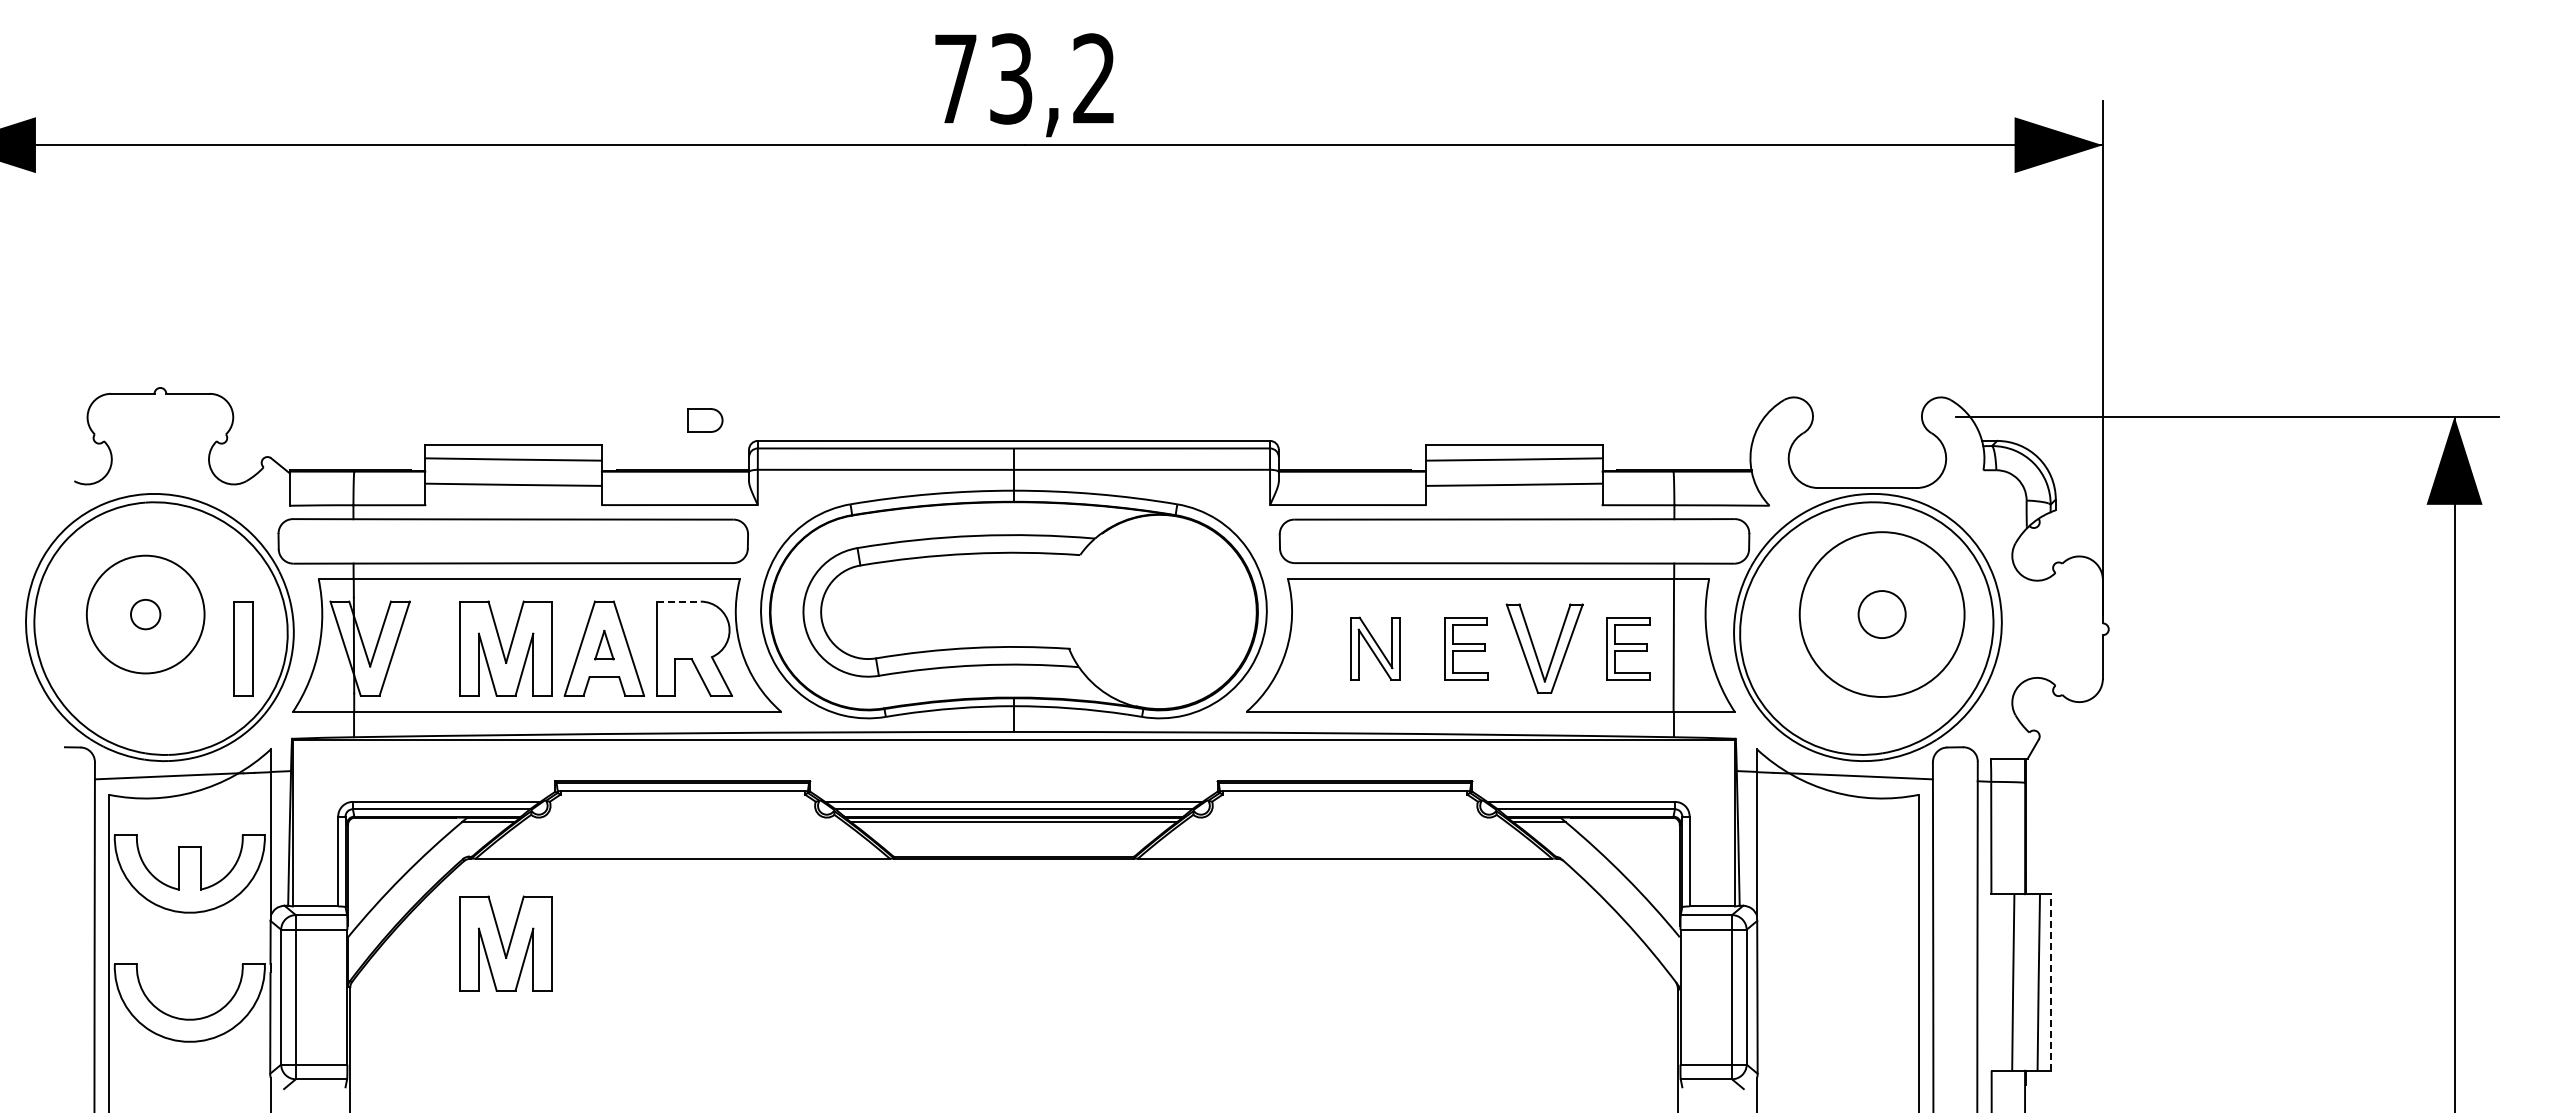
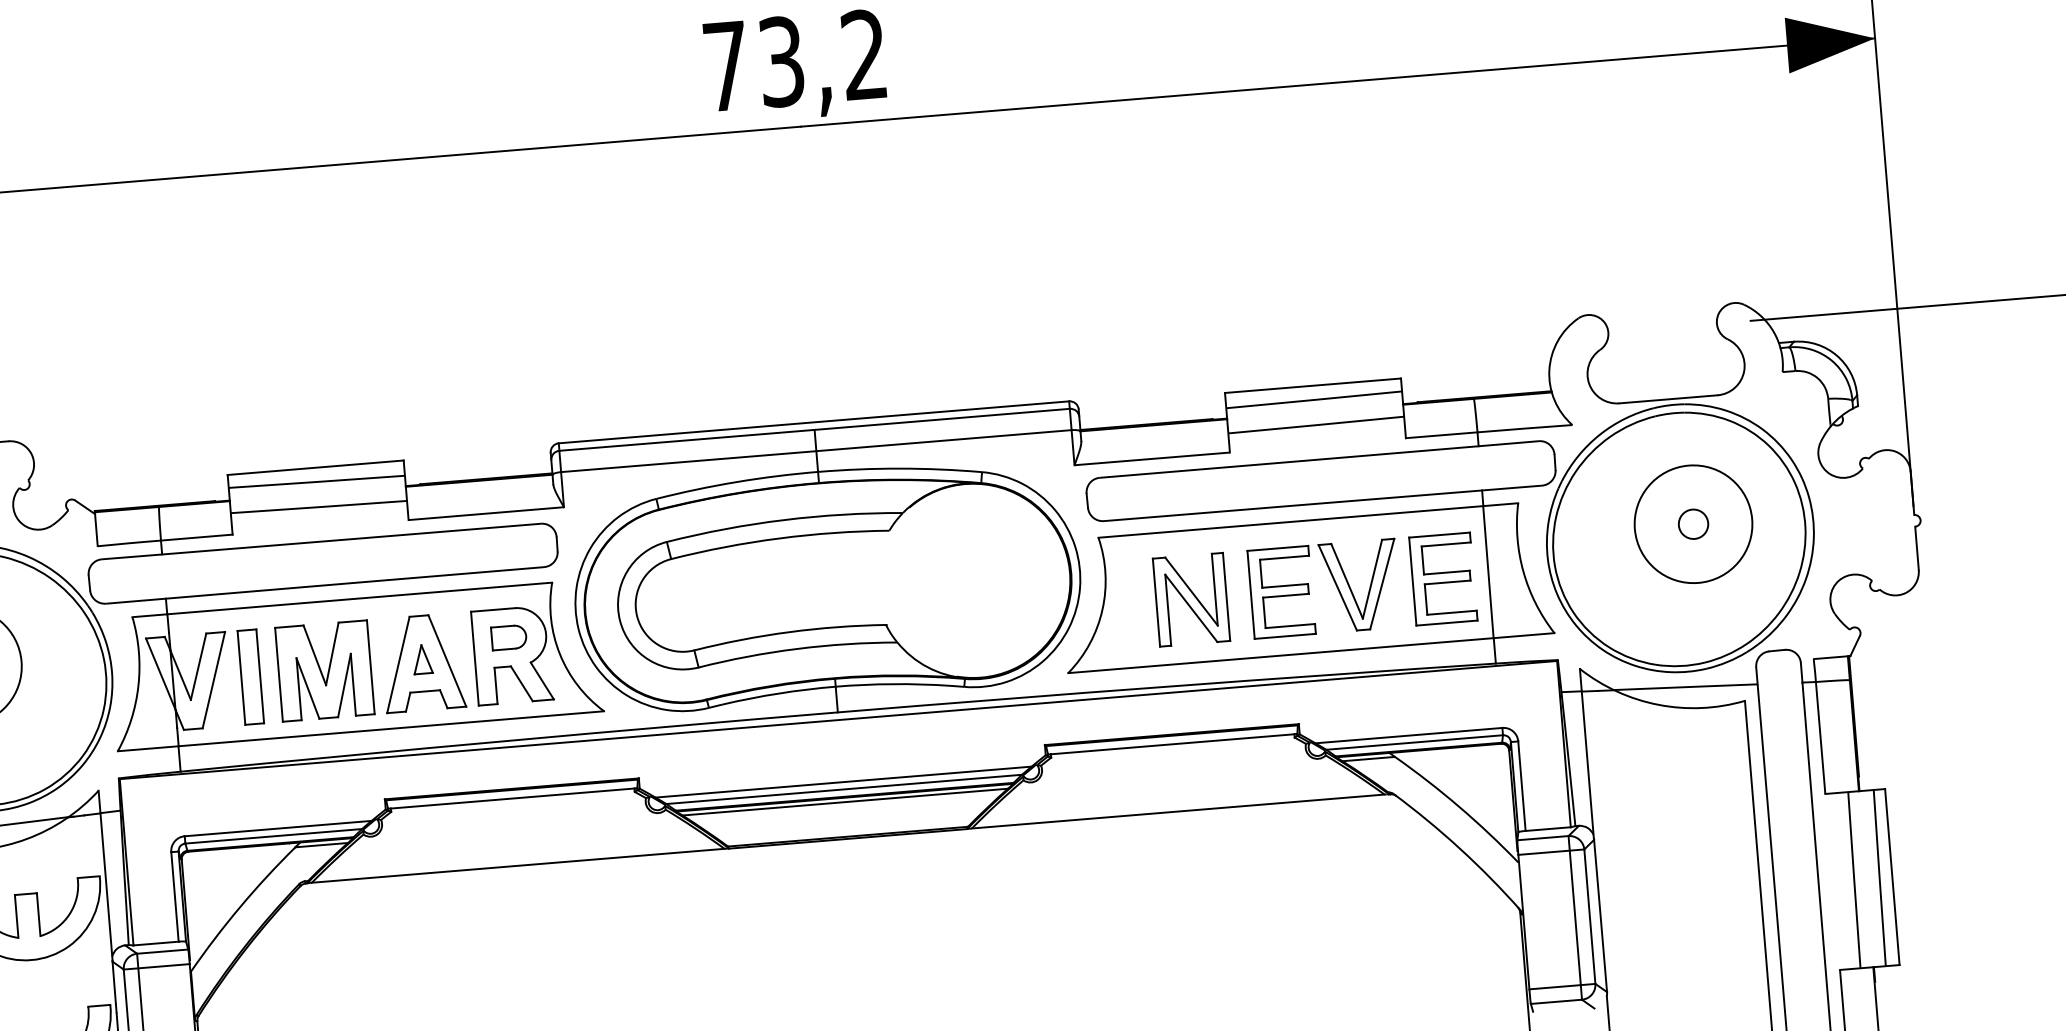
part: (705, 420) -> (509, 637), moved
line: (679, 601) -> (493, 609), dashed -> solid
circle: (1881, 614) -> (1692, 524), size x0.62
circle: (1882, 614) -> (1693, 524), size x0.71
part: (243, 648) -> (250, 676), moved
part: (1375, 648) -> (1191, 599), size x1.43
part: (1465, 648) -> (1281, 592), size x1.43
part: (1628, 648) -> (1443, 578), size x1.43
part: (505, 943) -> (348, 964), removed
line: (2051, 981) -> (1892, 876), dashed -> solid

